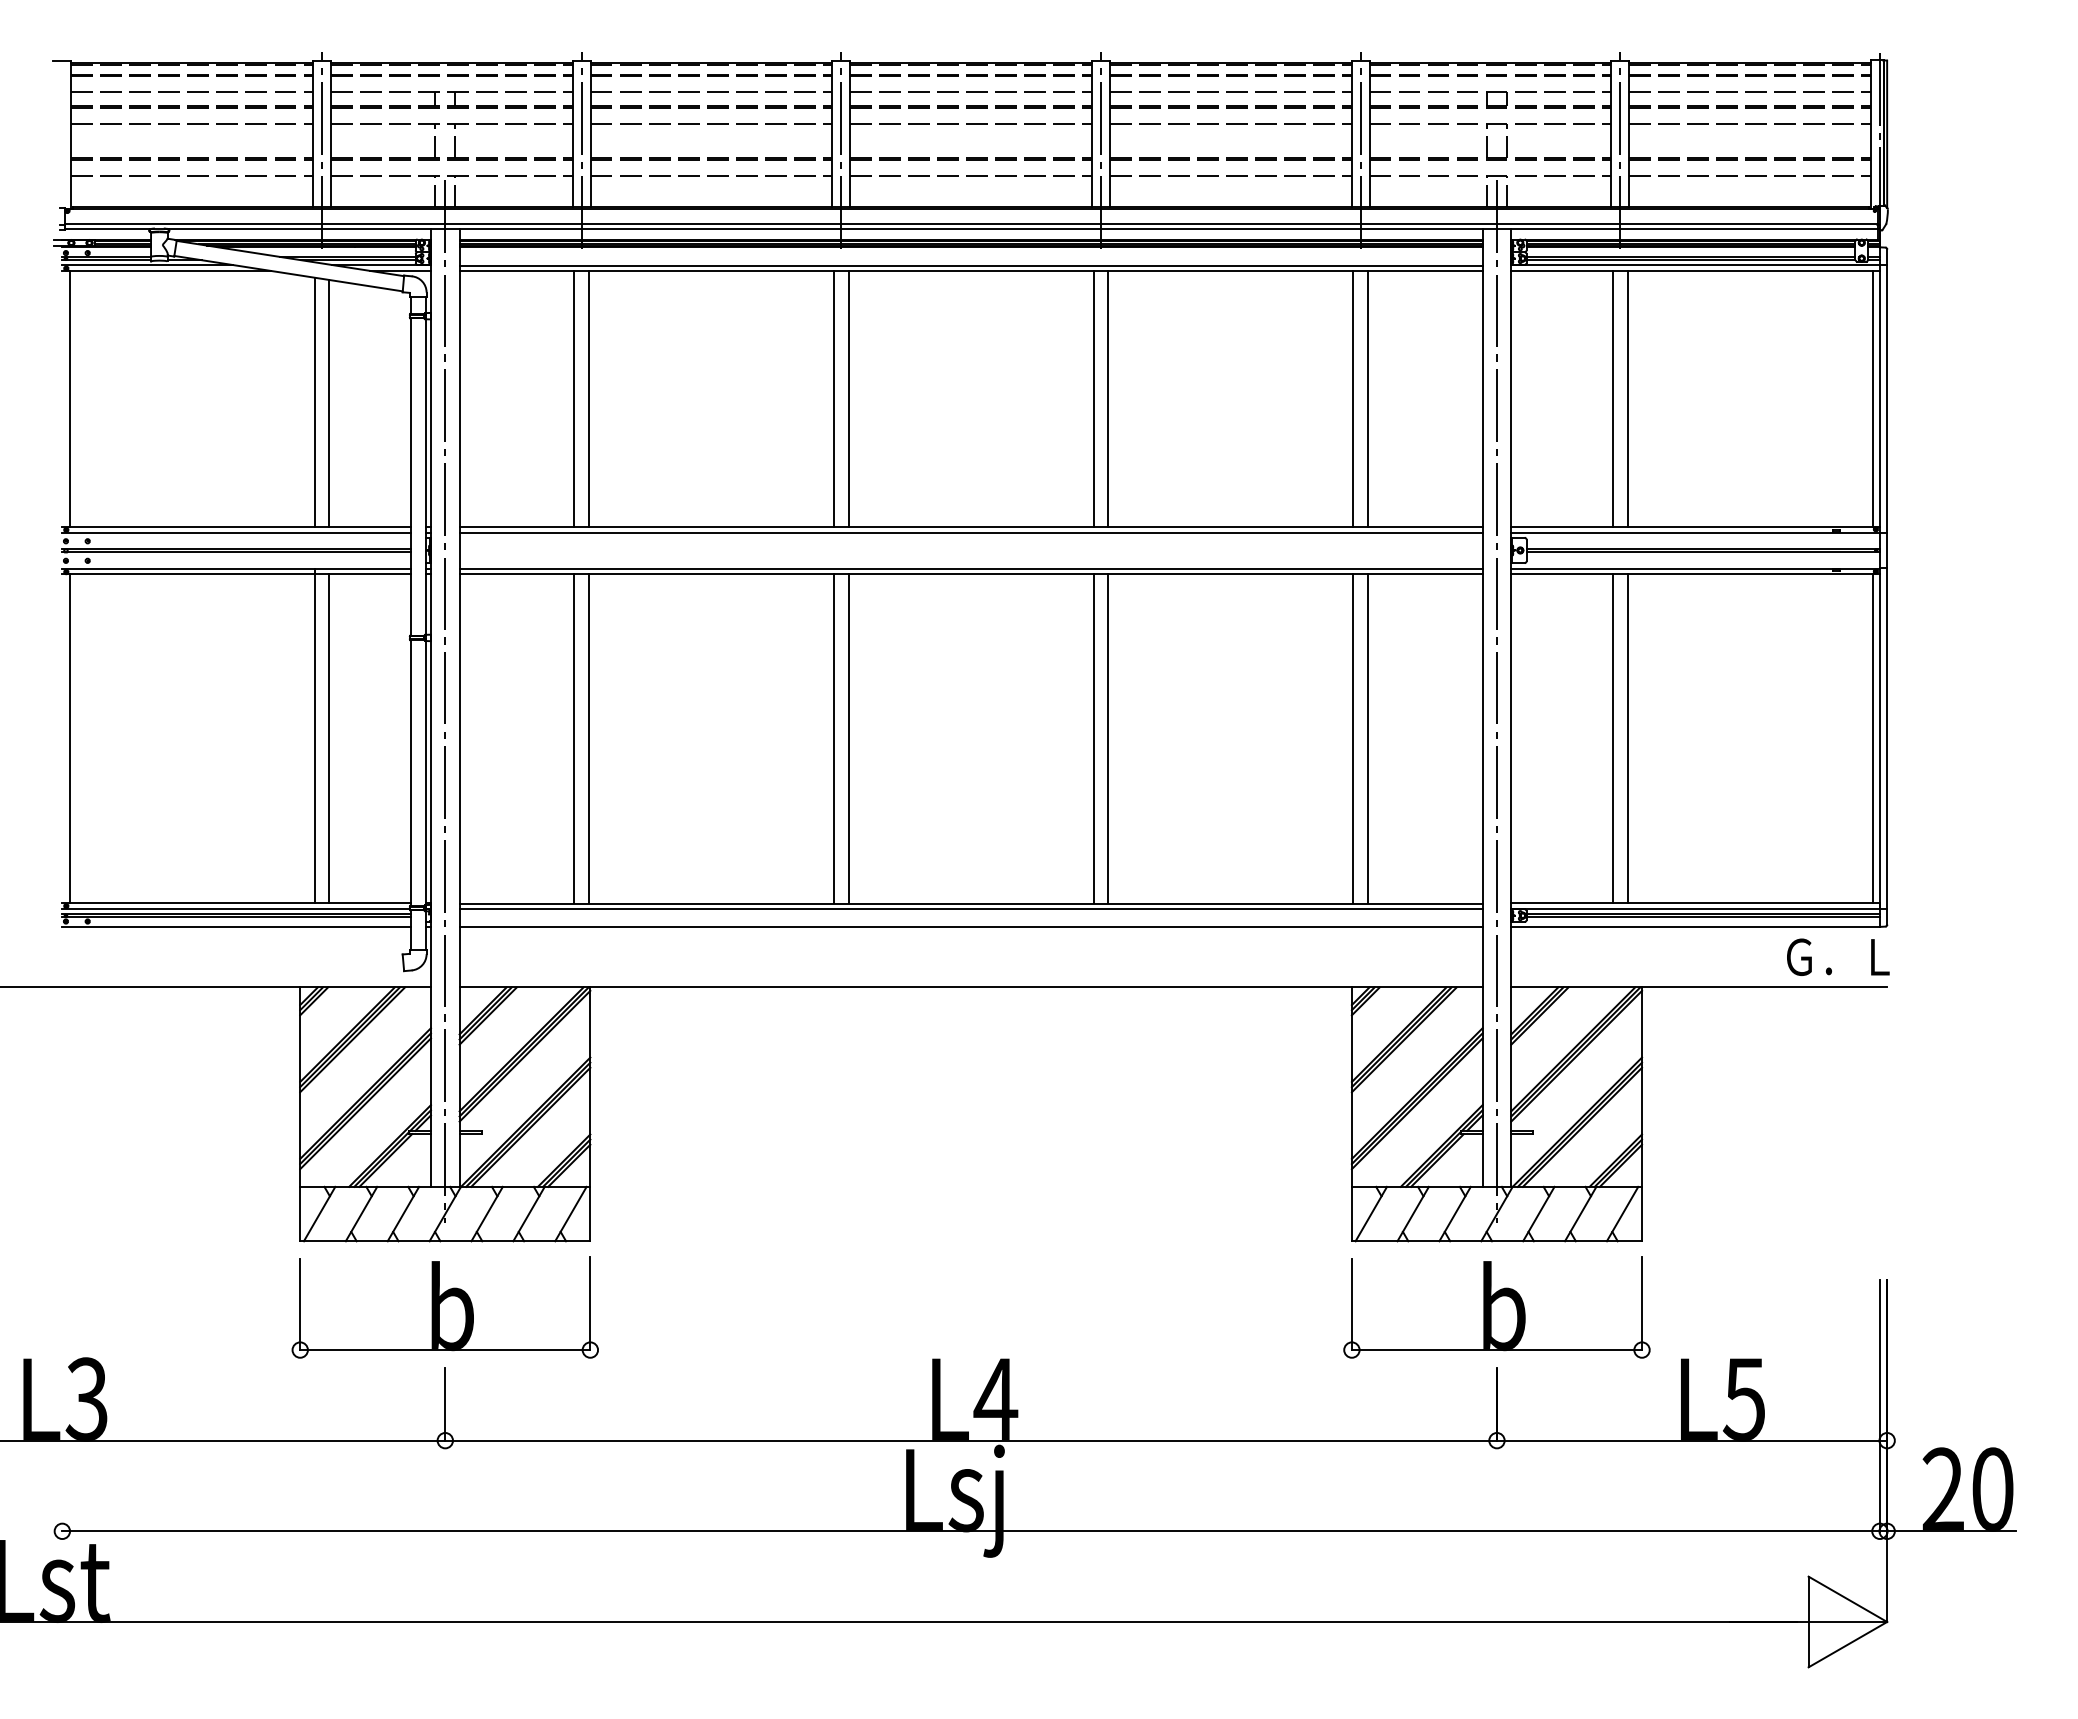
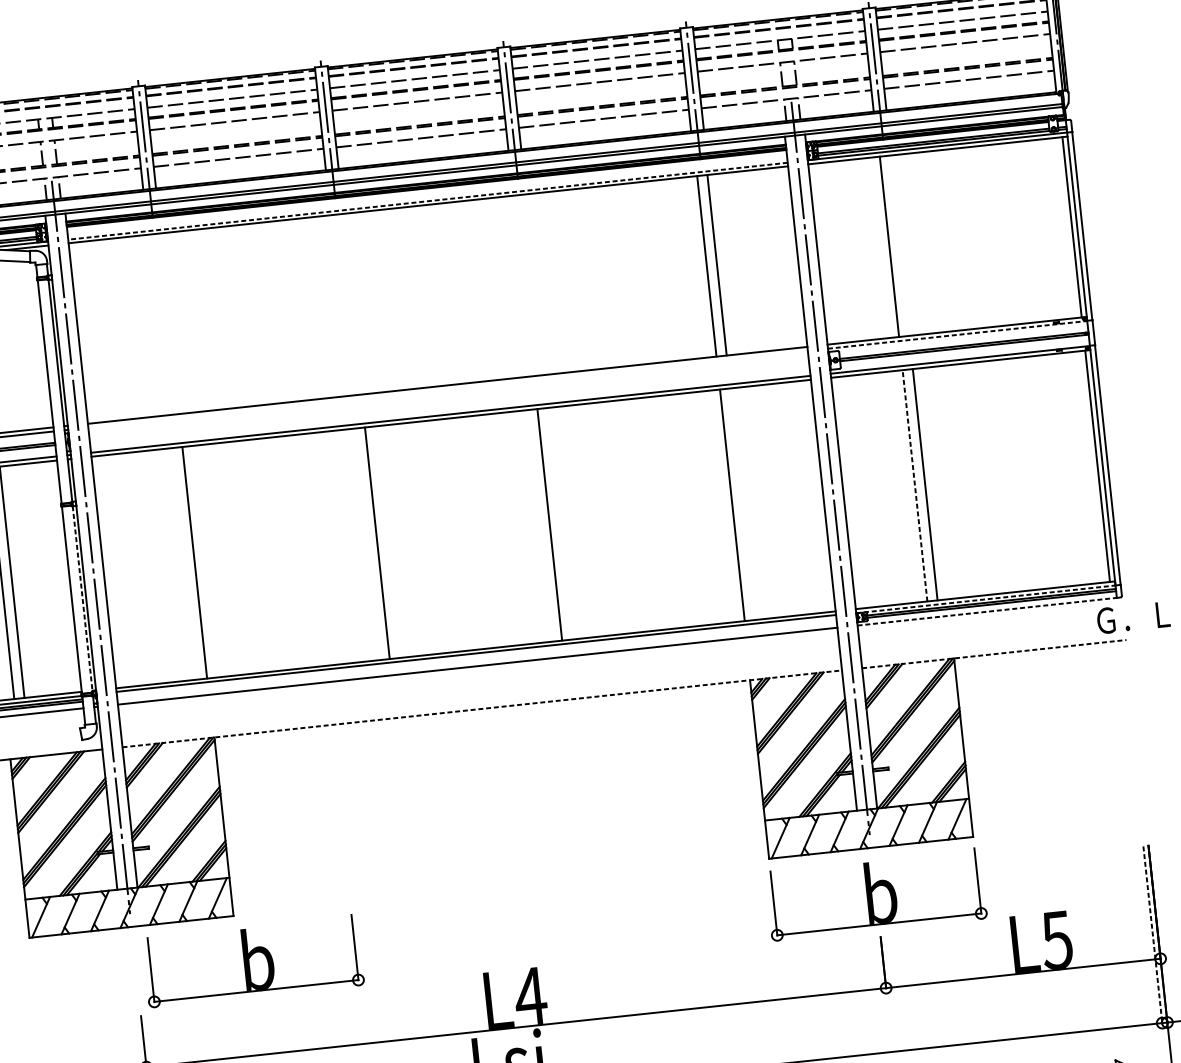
line: (971, 265) -> (428, 201), solid -> dashed
line: (574, 398) -> (159, 324), removed
line: (588, 398) -> (168, 323), removed
line: (834, 398) -> (341, 304), removed
line: (848, 398) -> (351, 303), removed
line: (1093, 398) -> (524, 285), removed
line: (1108, 398) -> (534, 284), removed
line: (1627, 398) -> (899, 245), removed
line: (970, 533) -> (447, 389), removed
line: (1696, 533) -> (958, 335), solid -> dashed
line: (574, 738) -> (184, 563), removed
line: (834, 738) -> (367, 544), removed
line: (1108, 738) -> (560, 523), removed
line: (1367, 738) -> (742, 504), removed
line: (1613, 738) -> (915, 485), solid -> dashed
line: (425, 773) -> (82, 599), solid -> dashed
line: (1696, 909) -> (986, 599), solid -> dashed
line: (1696, 926) -> (987, 611), solid -> dashed
text: (1838, 956) -> (1133, 617), moved
line: (971, 987) -> (482, 708), solid -> dashed
line: (1699, 987) -> (994, 654), solid -> dashed
part: (444, 1307) -> (252, 961), moved
line: (1879, 1405) -> (1152, 934), solid -> dashed

